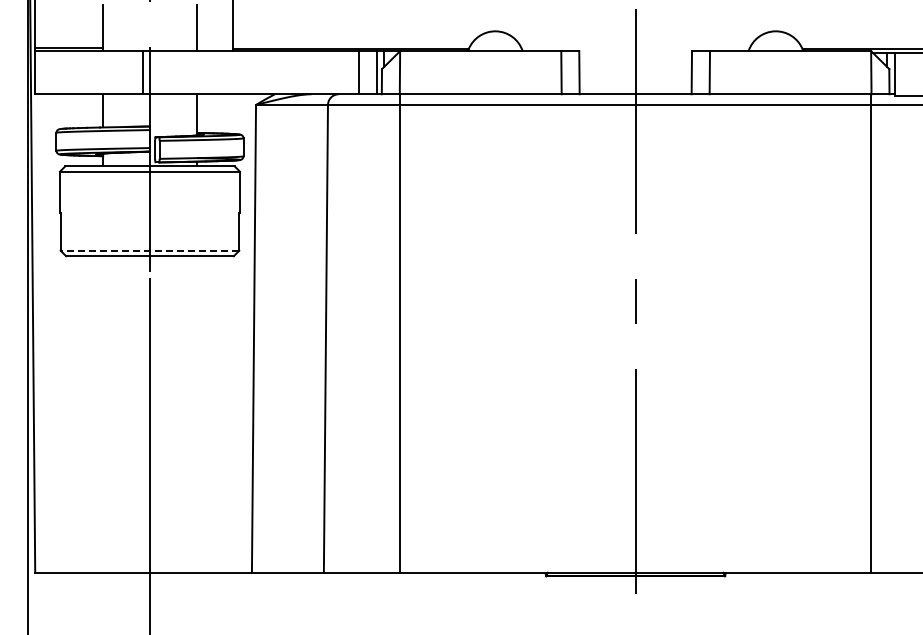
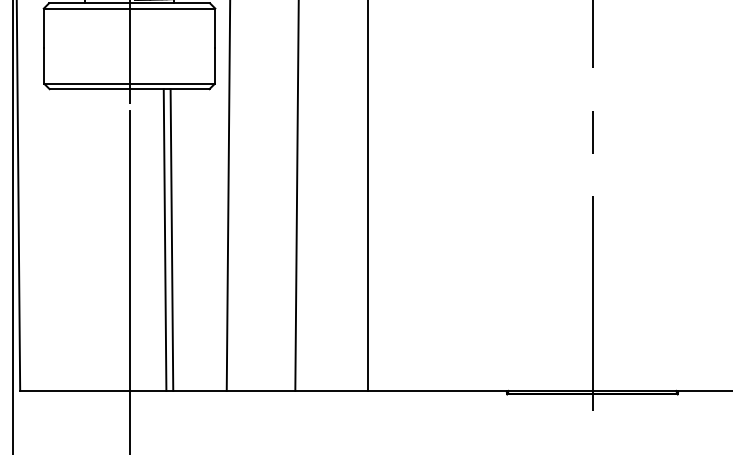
line: (149, 250) -> (129, 83), dashed -> solid
line: (186, 414) -> (164, 240), added
line: (194, 414) -> (171, 240), added

